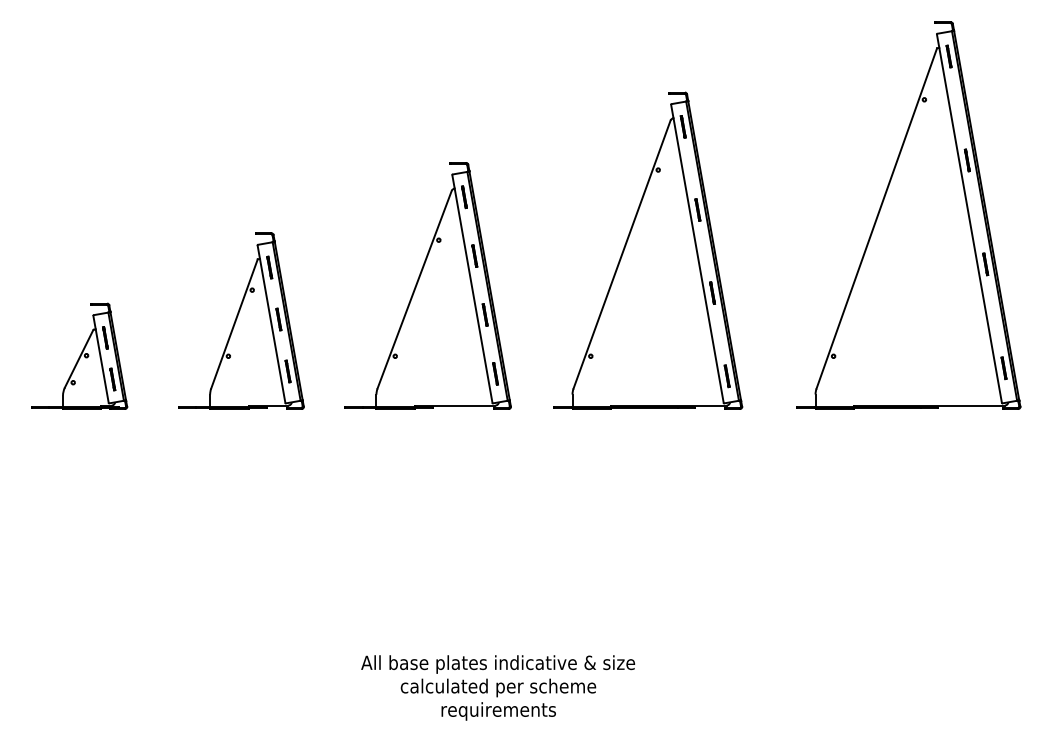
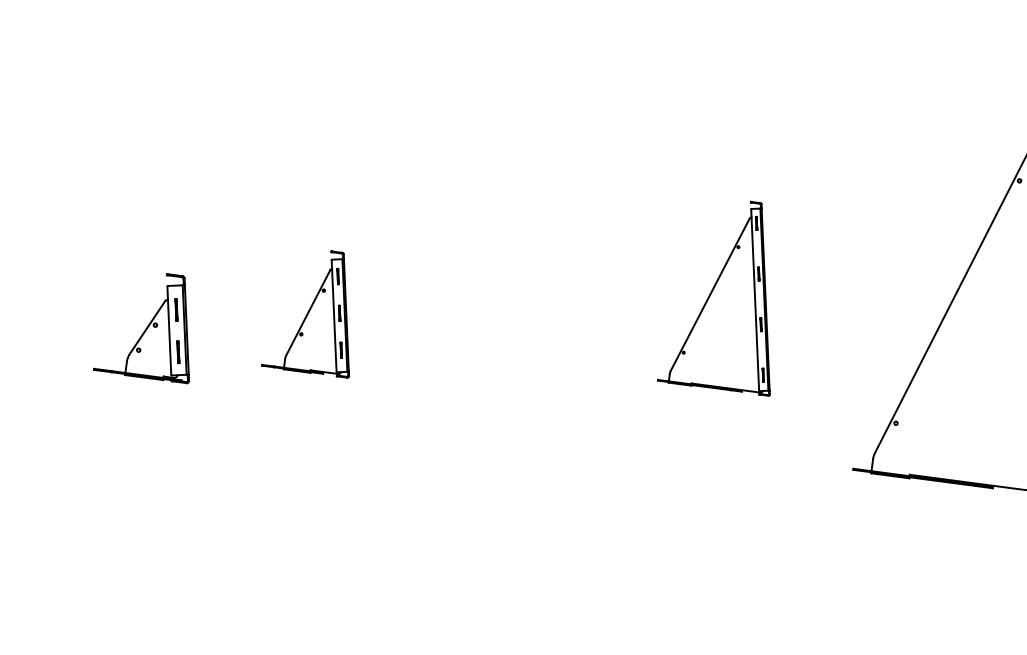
part: (648, 250) -> (726, 294), size x0.6
part: (427, 285) -> (502, 300), removed
part: (241, 320) -> (313, 310), size x0.7

